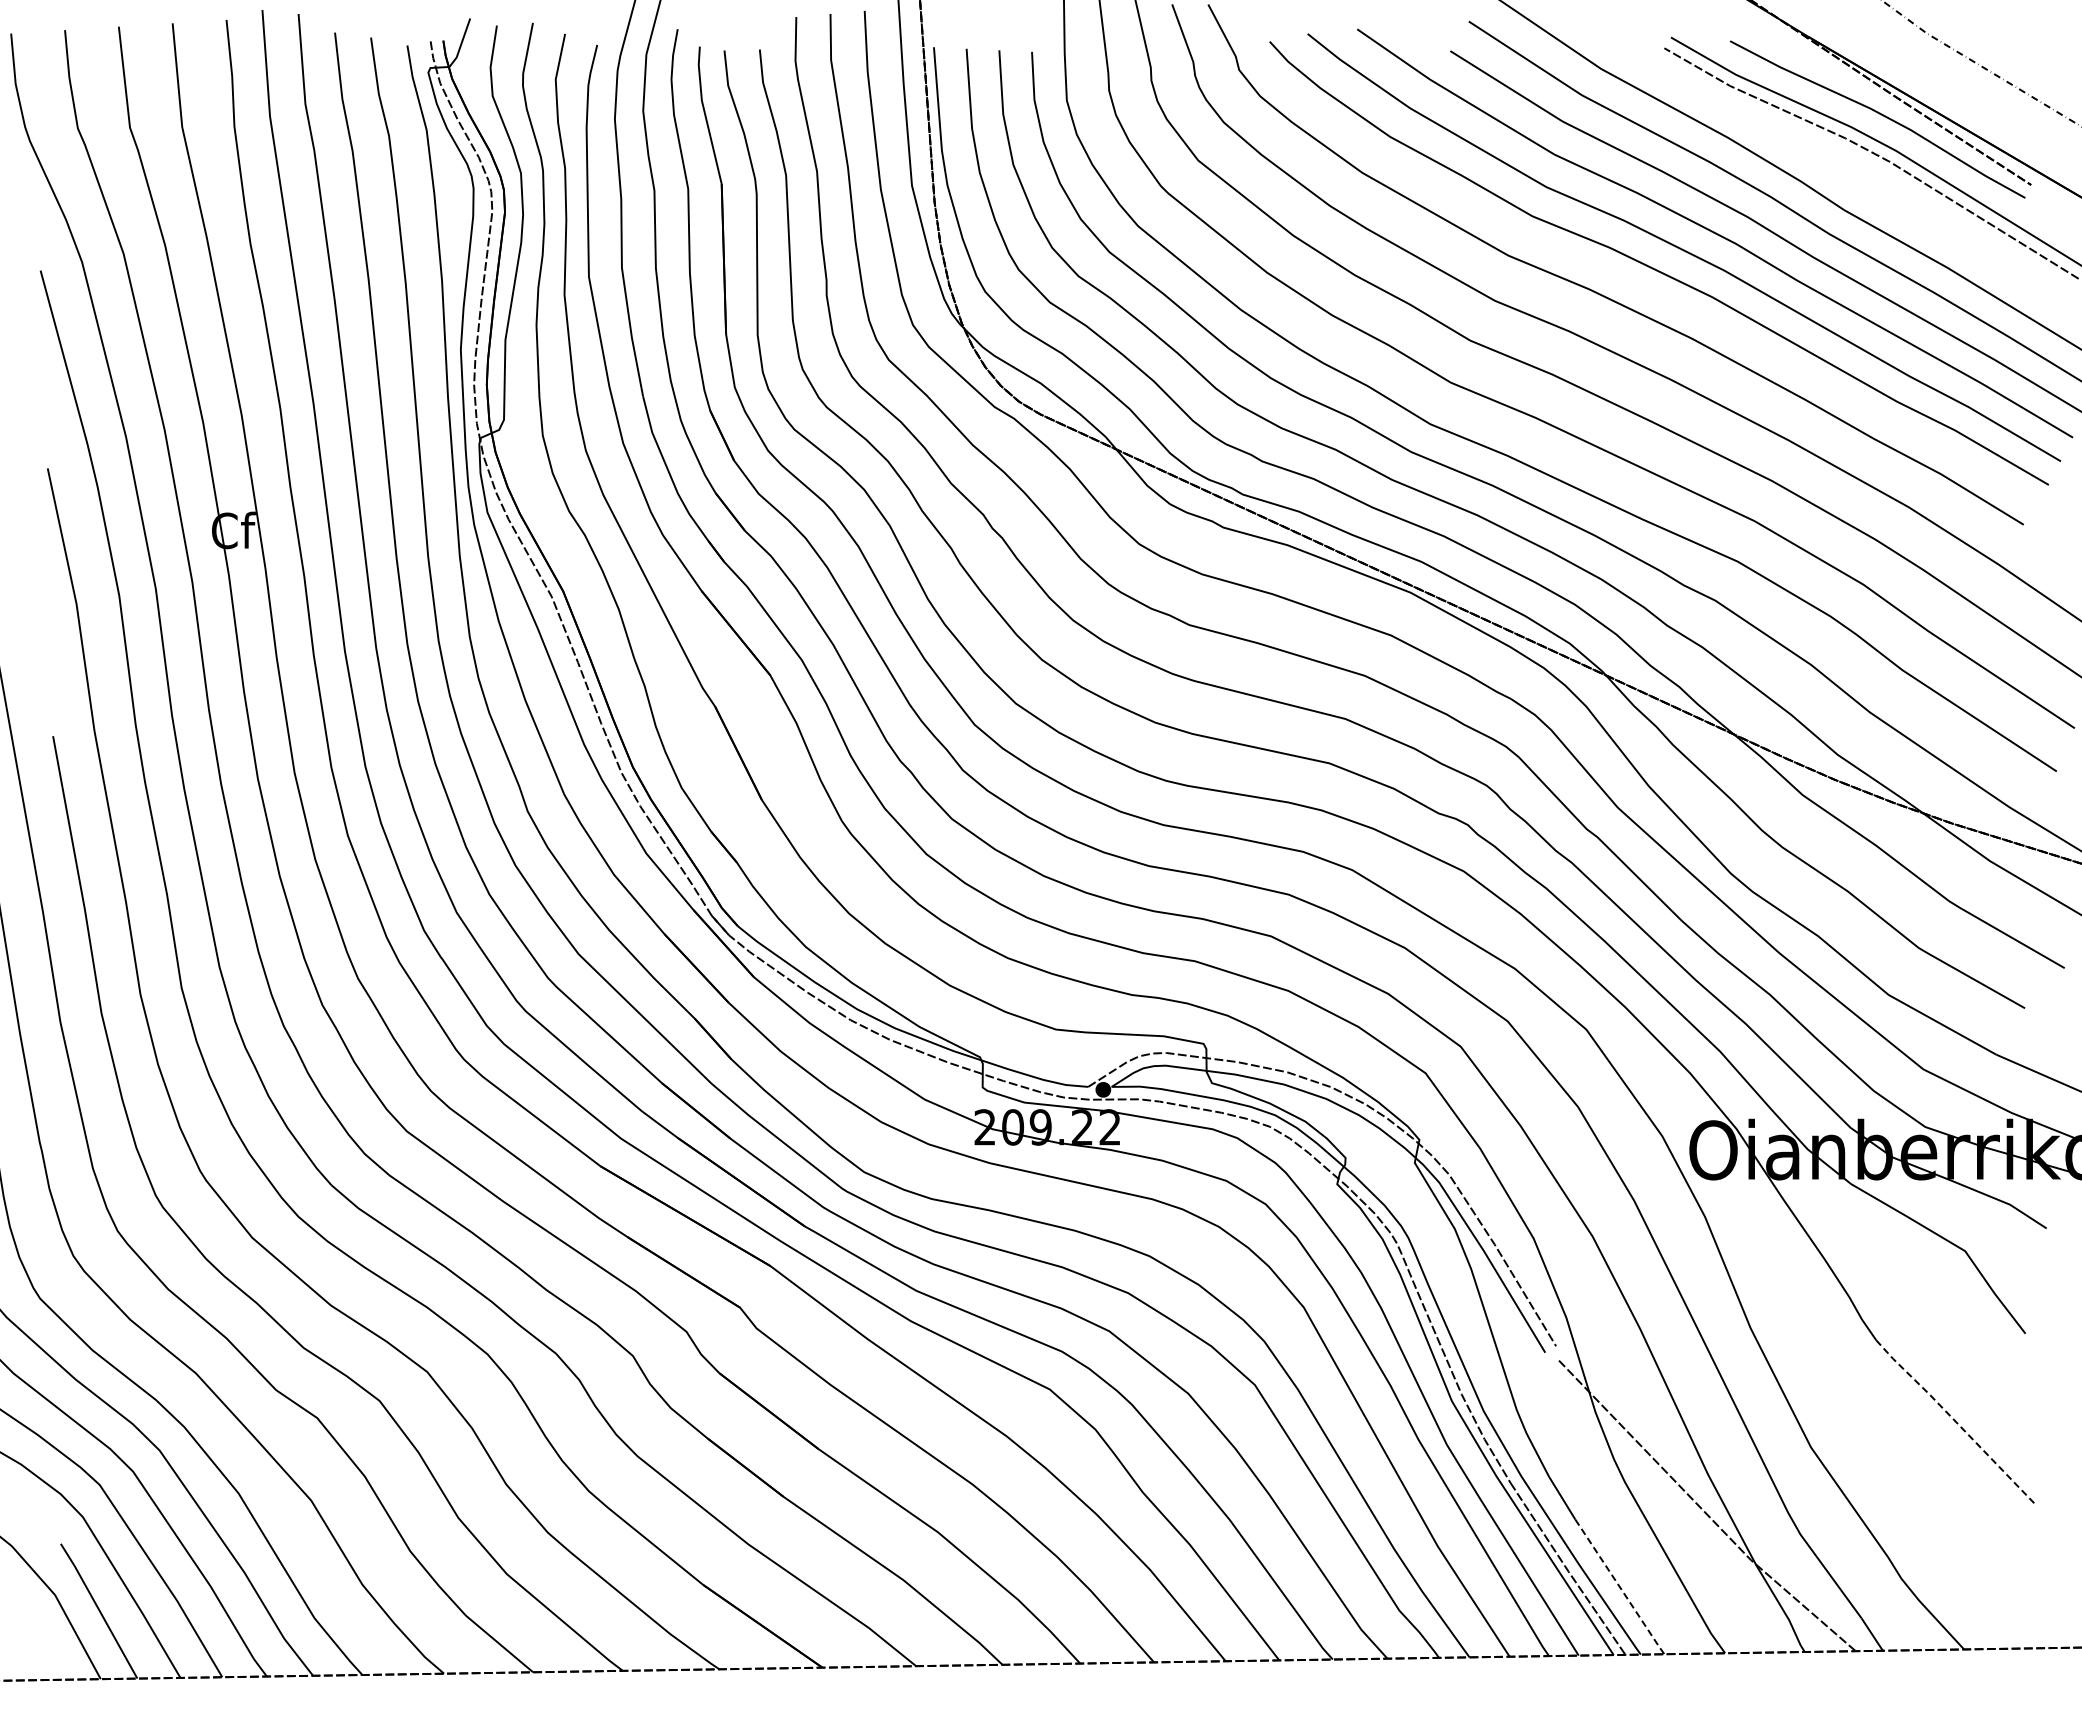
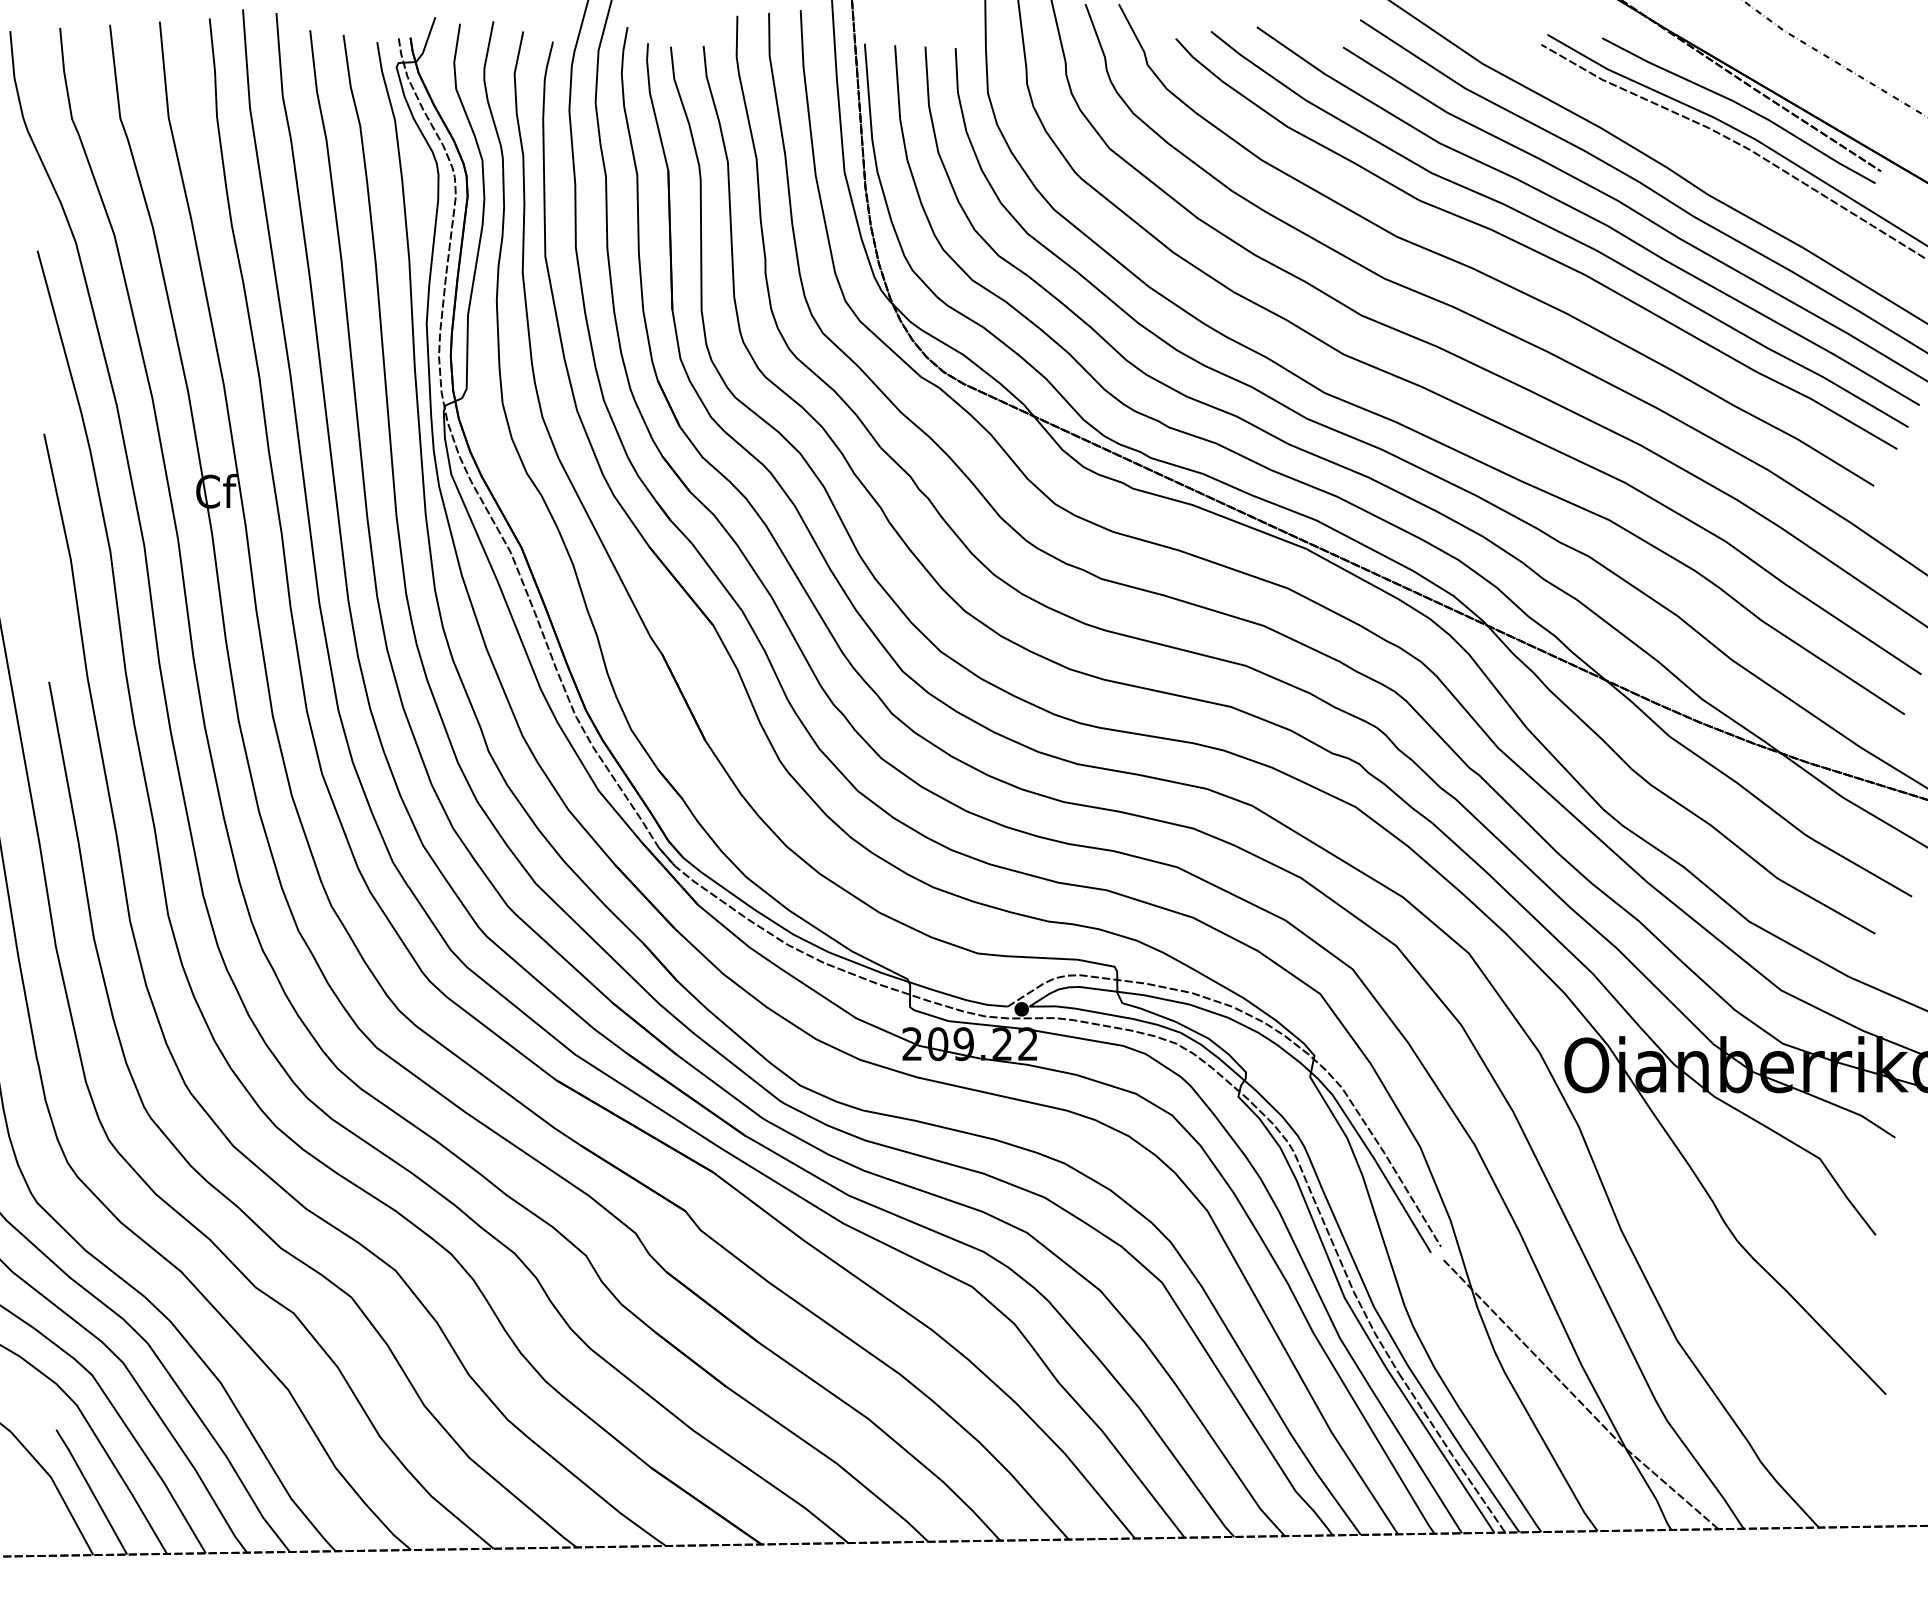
line: (1955, 1421) -> (1810, 1316), dashed -> solid
line: (1620, 1587) -> (1500, 1470), dashed -> solid

